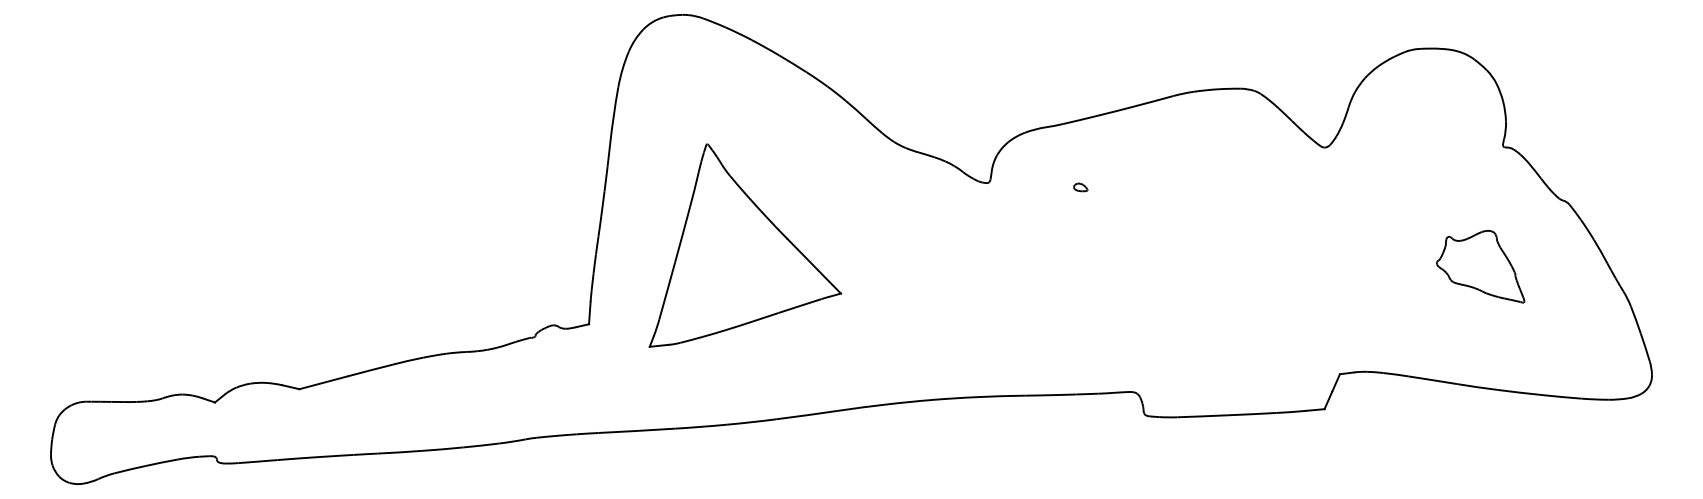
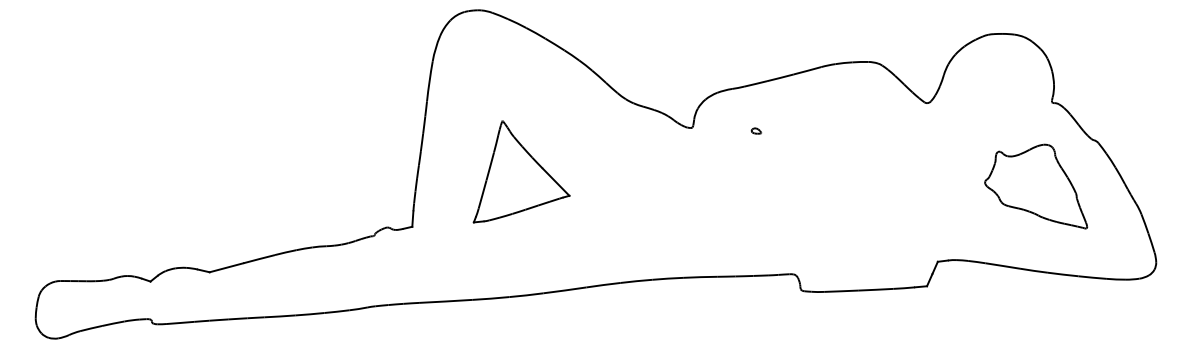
part: (745, 245) -> (521, 171), size x0.71
part: (1480, 266) -> (1036, 186), size x1.67

